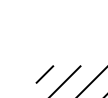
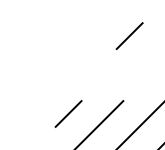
line: (84, 23) -> (129, 36), added

